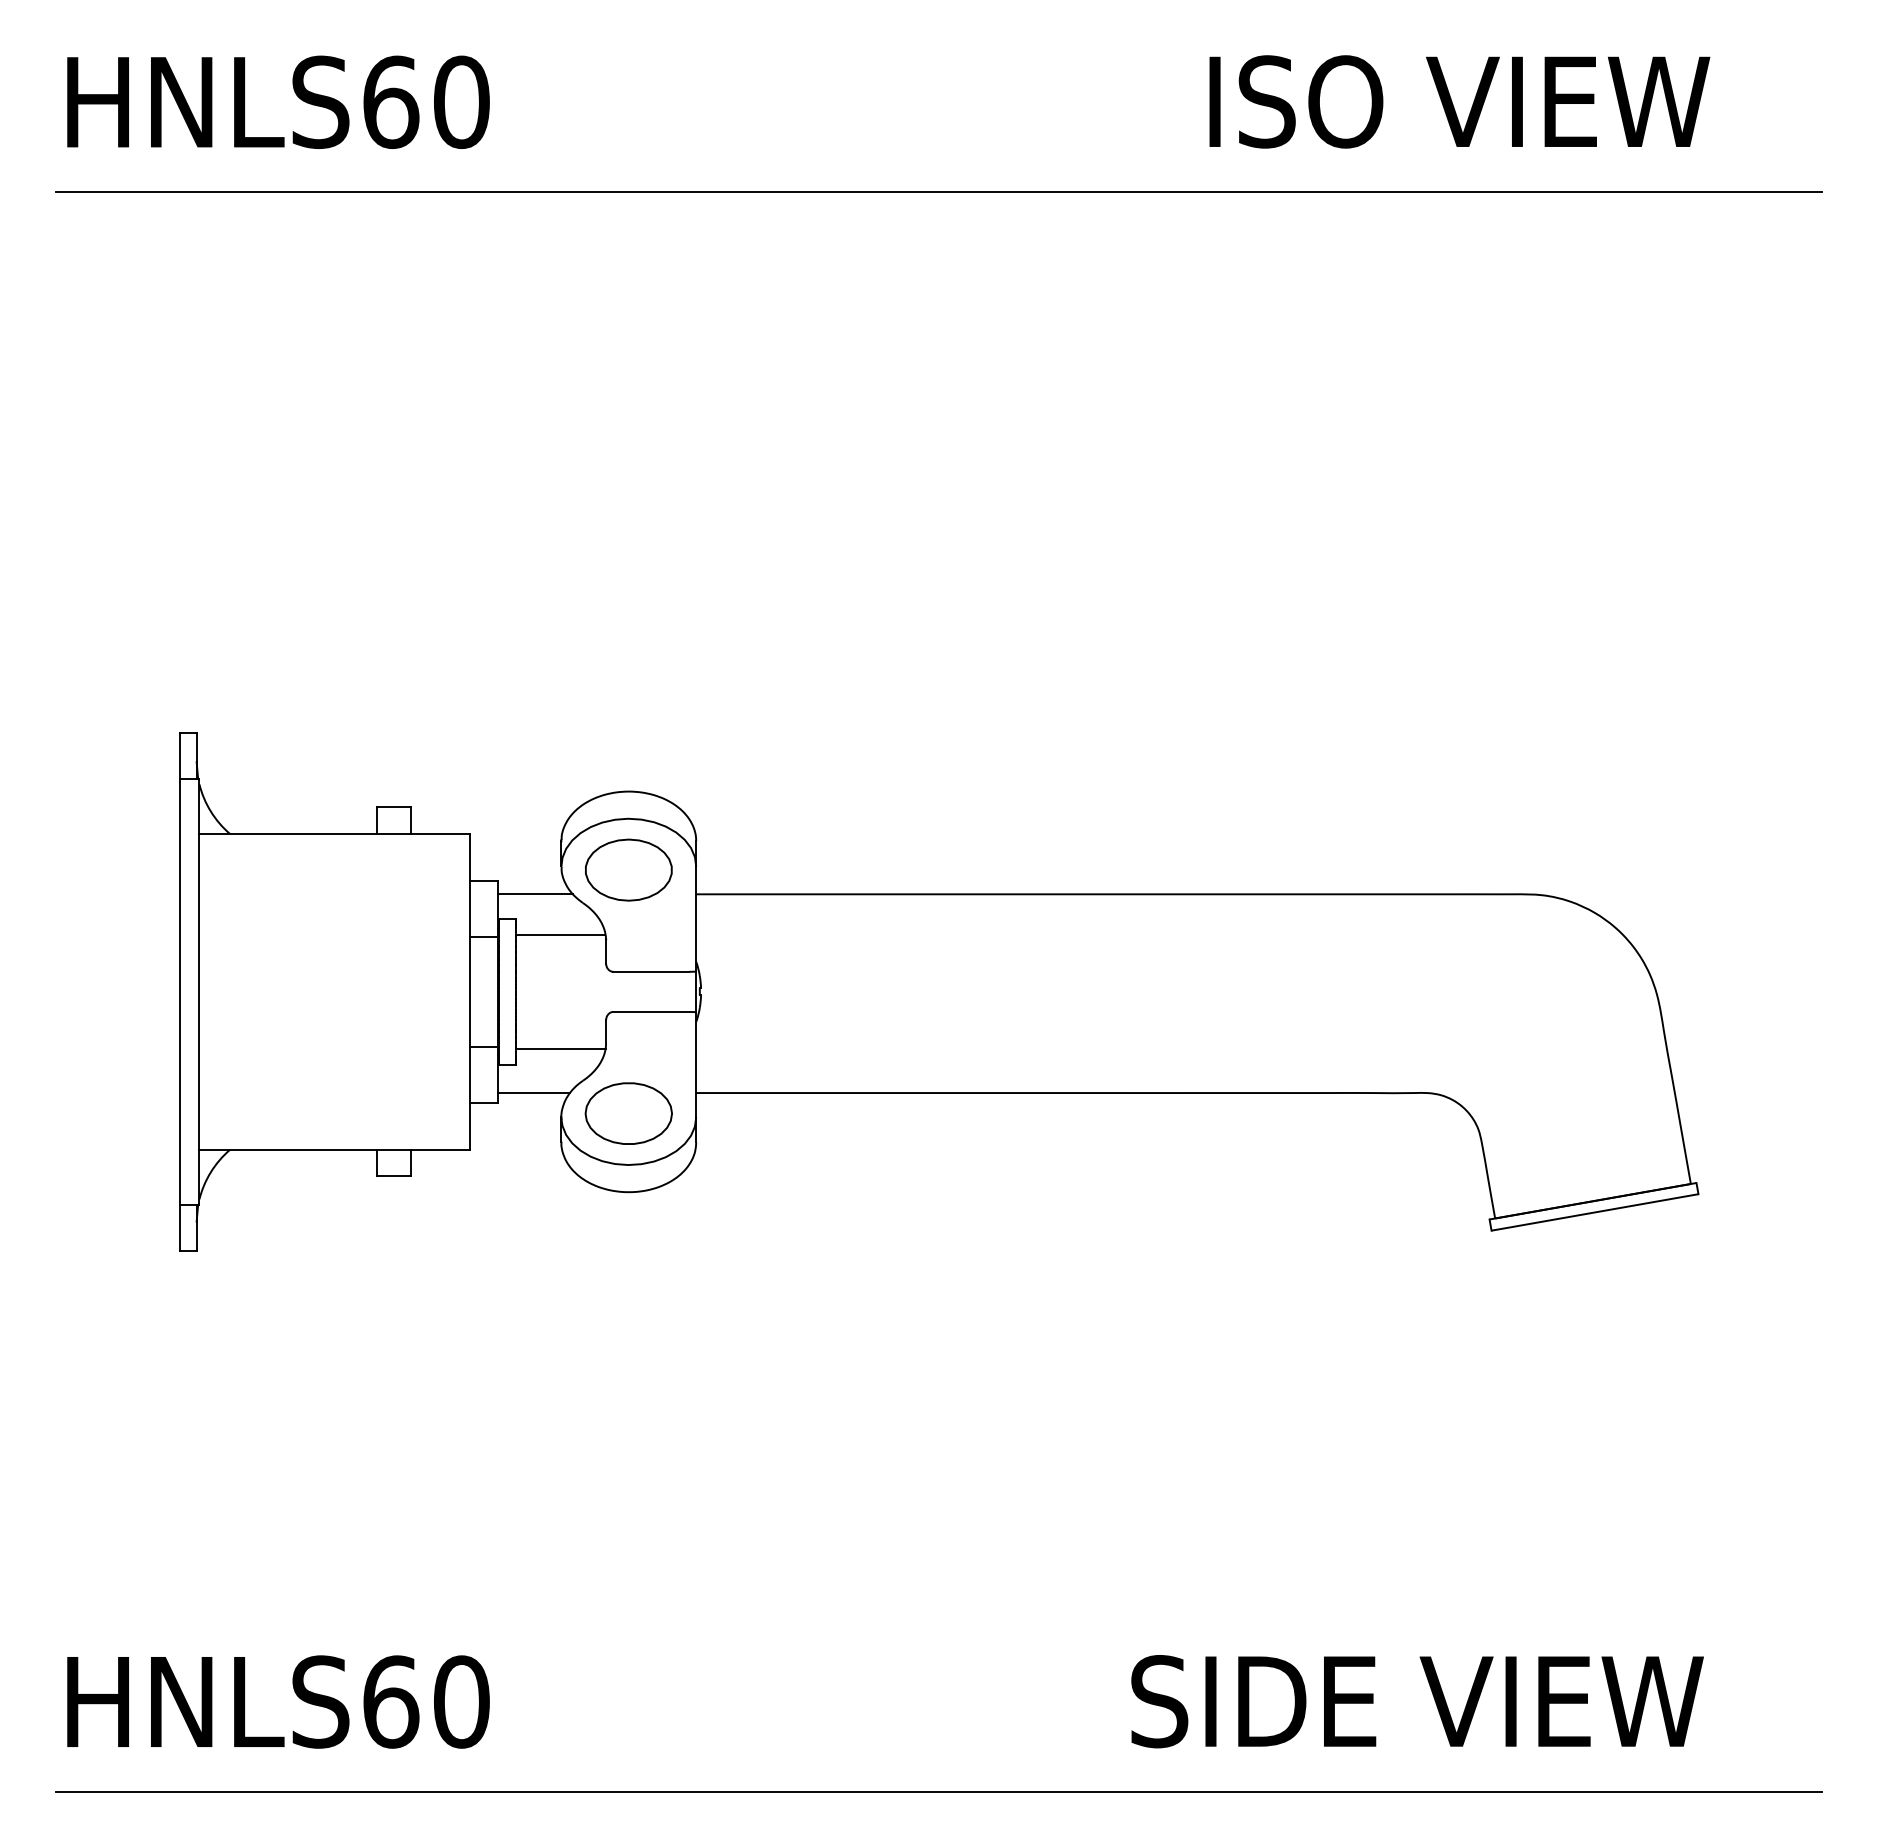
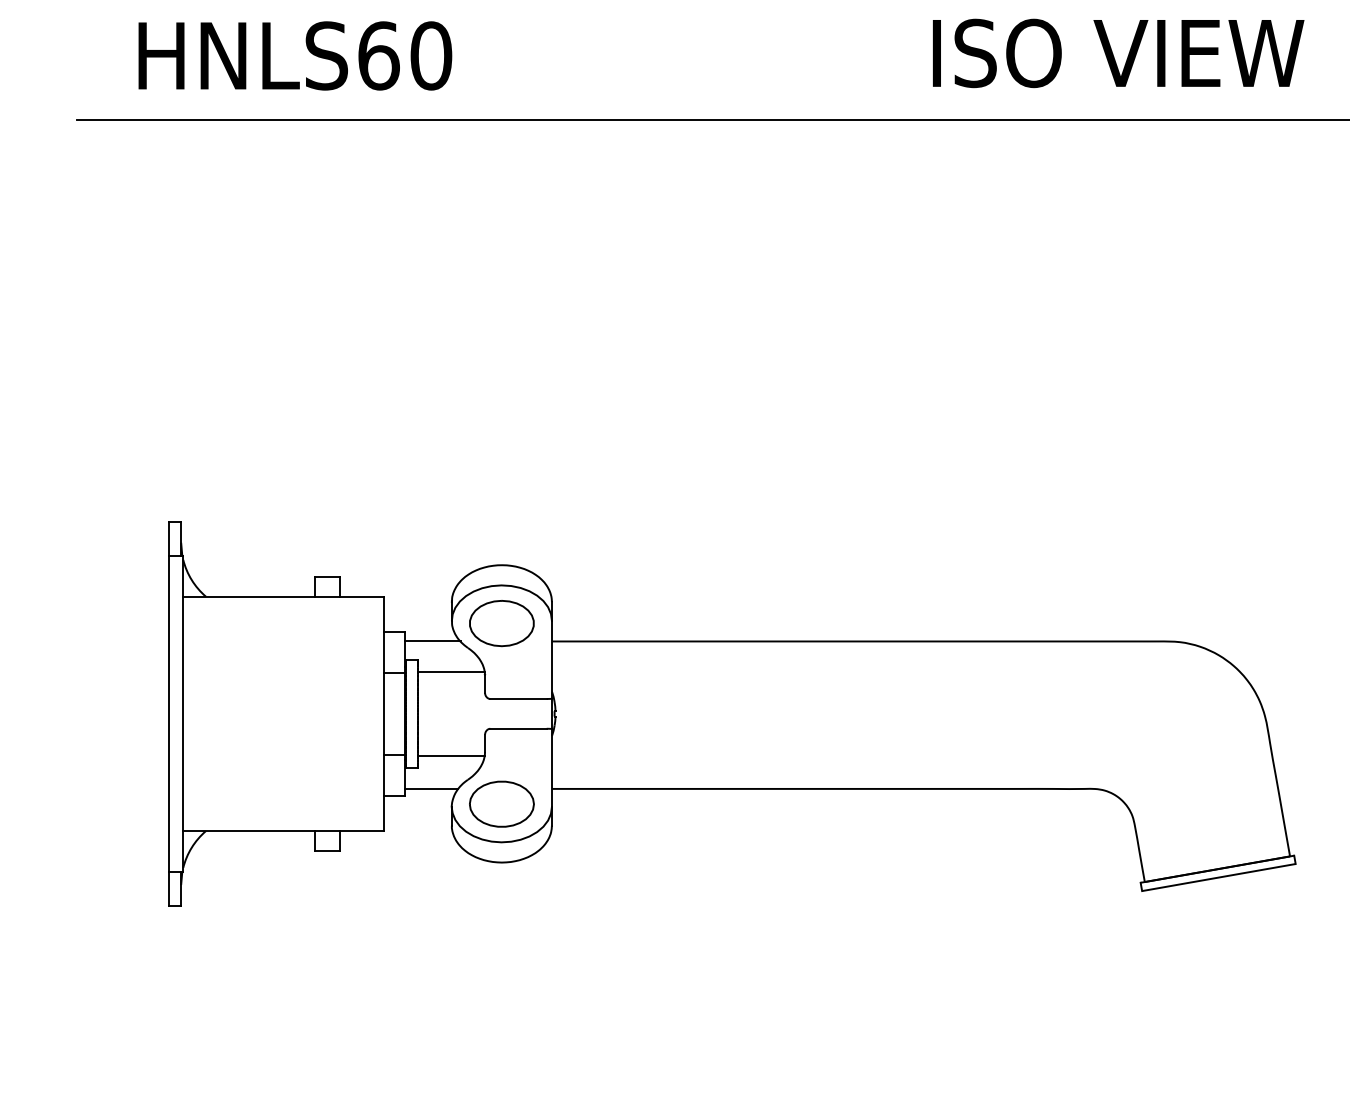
text: (278, 101) -> (295, 55), moved

